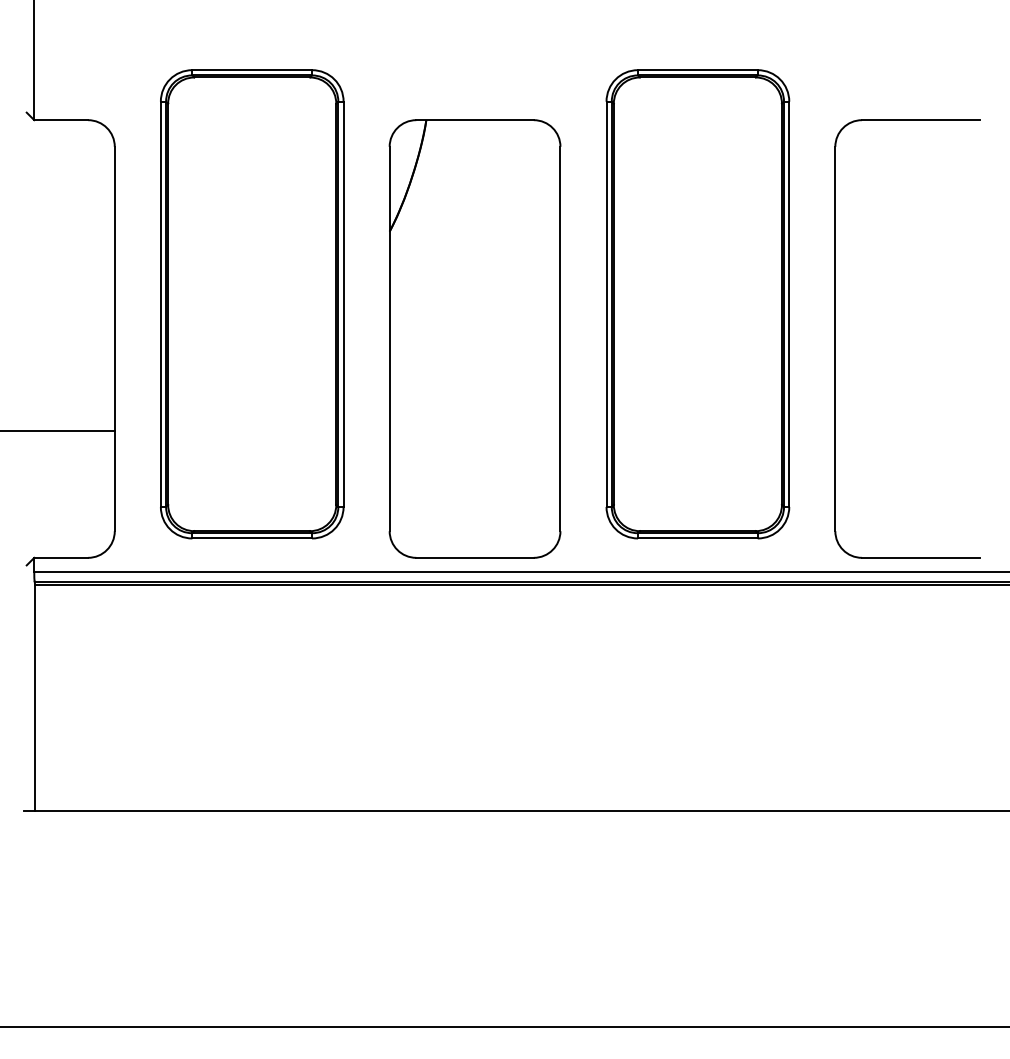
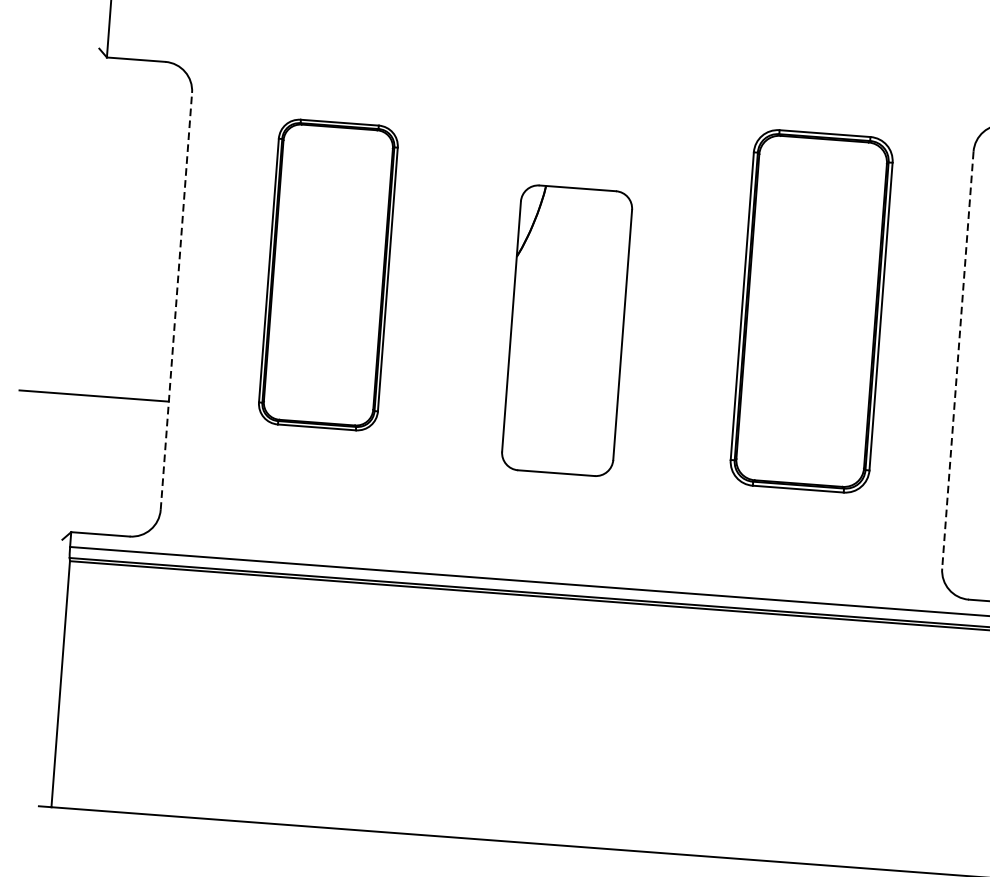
part: (252, 304) -> (328, 275), size x0.6
part: (697, 304) -> (811, 311), size x0.7
line: (114, 338) -> (176, 300), solid -> dashed
part: (474, 338) -> (566, 330), size x0.6
line: (835, 339) -> (958, 360), solid -> dashed

